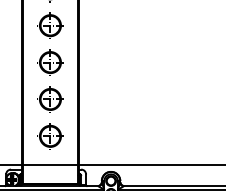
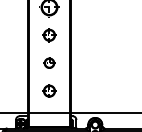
part: (50, 62) -> (49, 35), size x0.7
part: (50, 99) -> (49, 63), size x0.6
part: (50, 136) -> (49, 91), size x0.7

